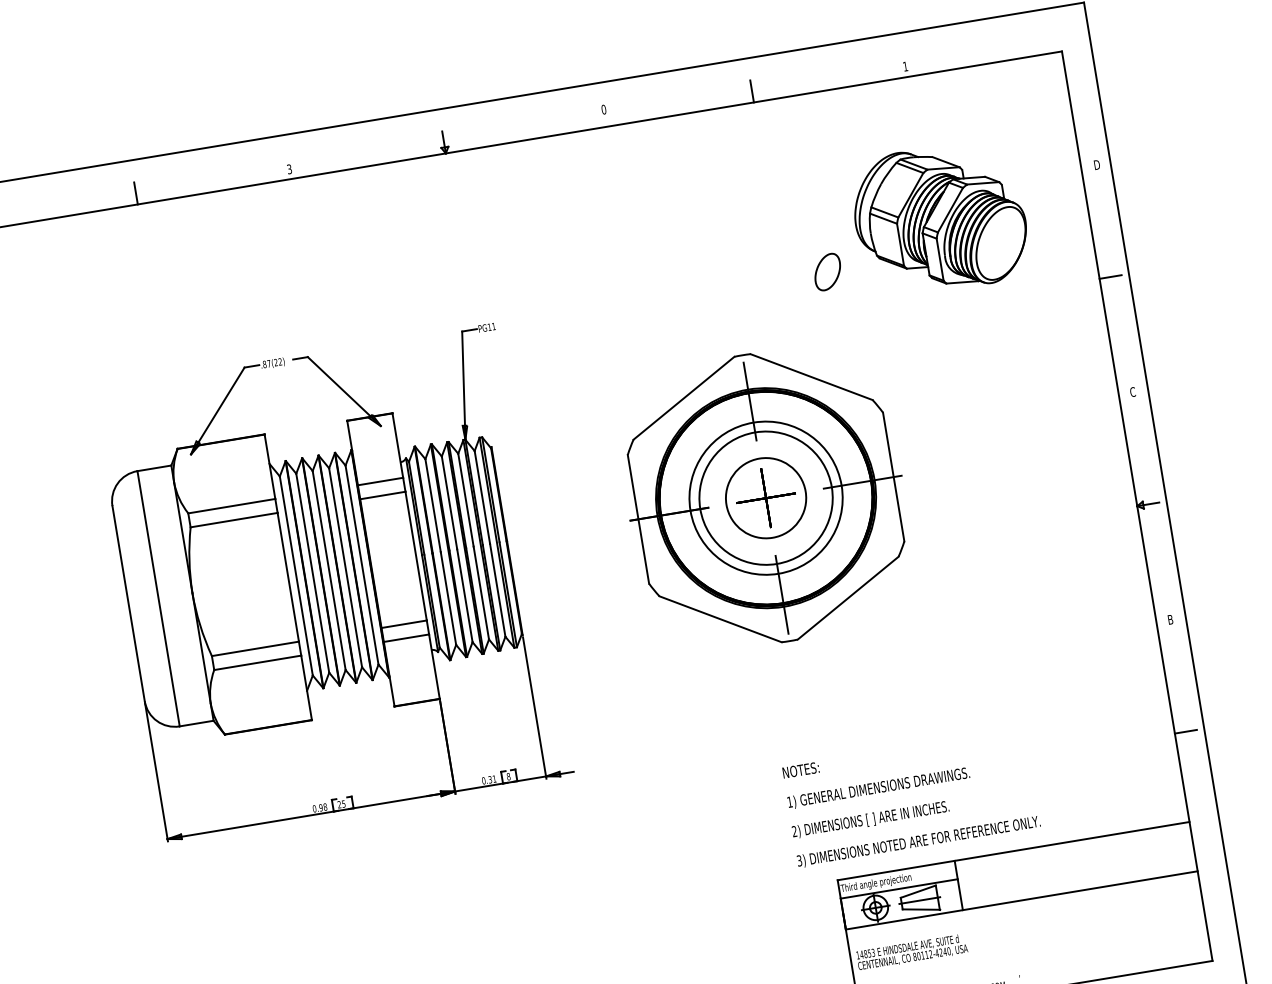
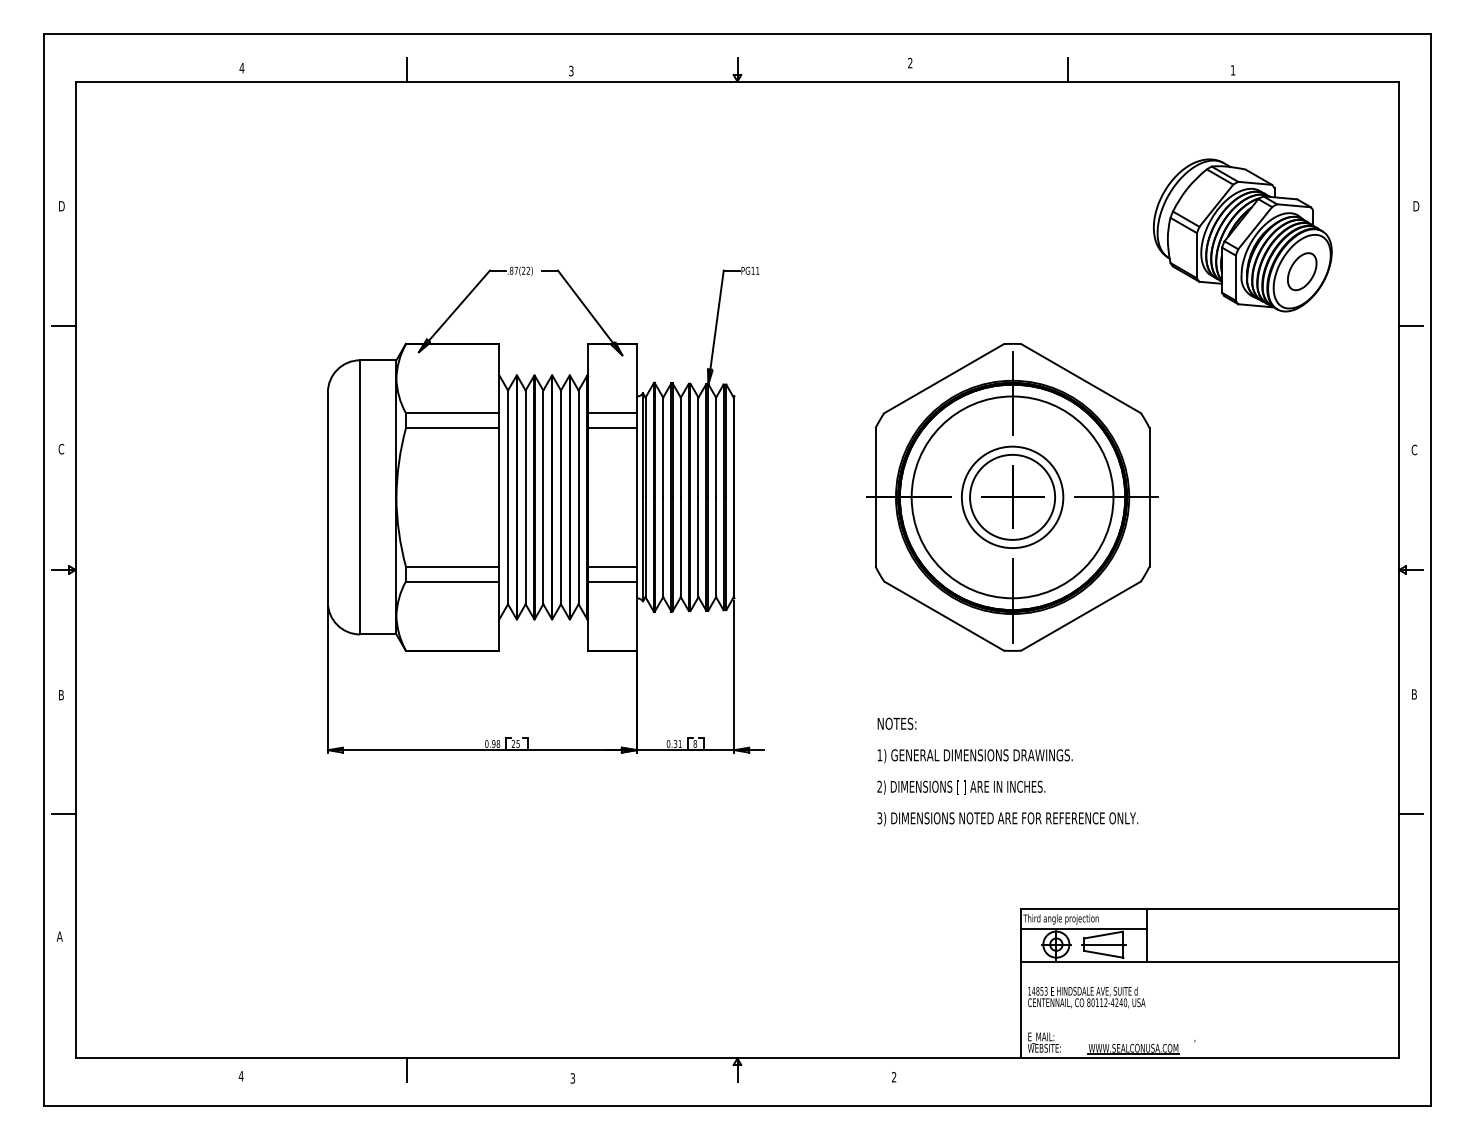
text: (604, 109) -> (910, 63), 0 -> 2
part: (828, 271) -> (1302, 271), moved
circle: (766, 498) -> (1012, 497), size x0.62
circle: (766, 498) -> (1012, 497), size x1.43
text: (911, 797) -> (1007, 771), moved

